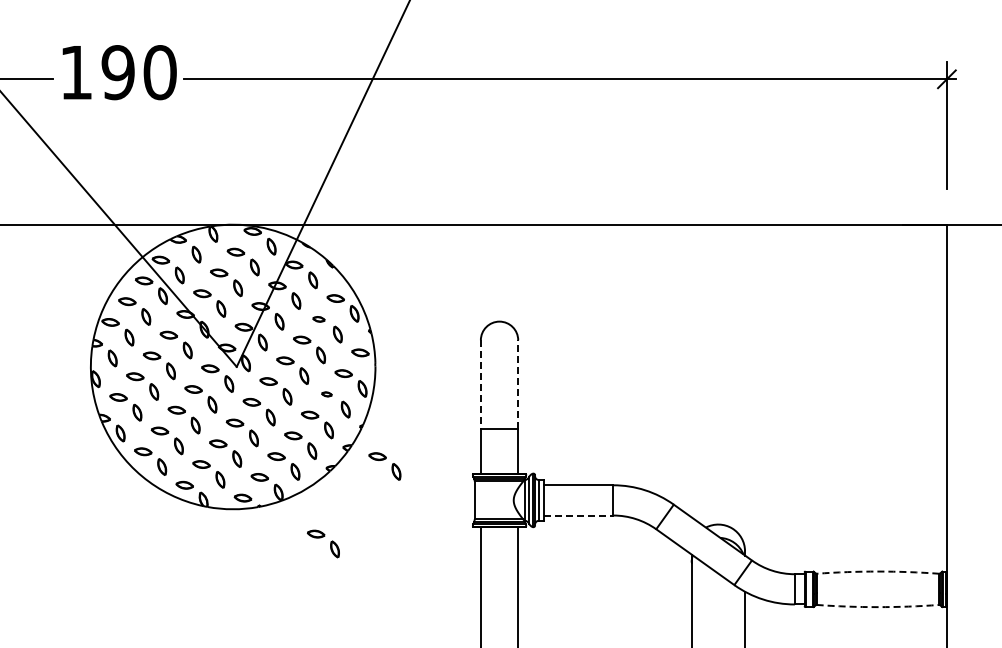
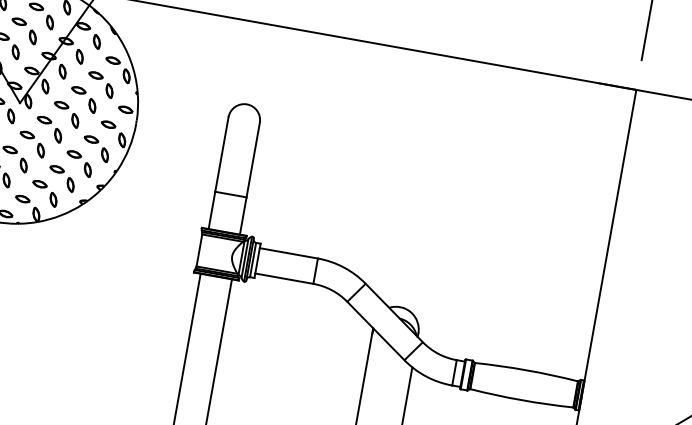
part: (318, 319) -> (95, 75), size x1.43
line: (518, 384) -> (253, 159), dashed -> solid
line: (480, 385) -> (221, 155), dashed -> solid
part: (326, 394) -> (91, 139), size x1.67
part: (383, 460) -> (129, 203), removed
line: (578, 515) -> (284, 278), dashed -> solid
part: (322, 543) -> (65, 263), removed
arc: (877, 571) -> (526, 370), dashed -> solid
arc: (877, 607) -> (521, 400), dashed -> solid

